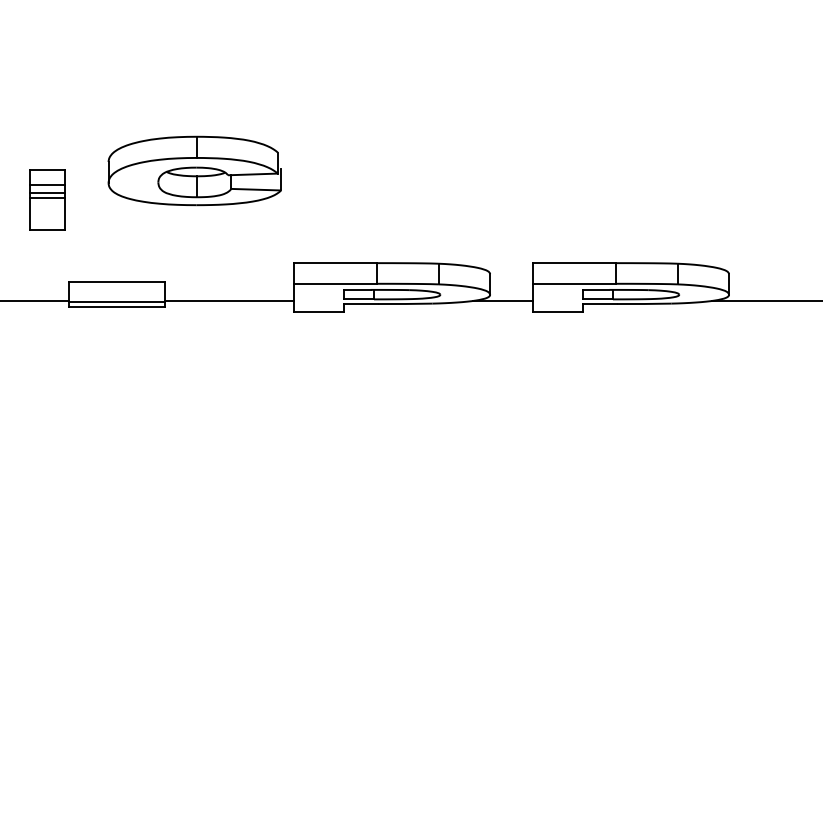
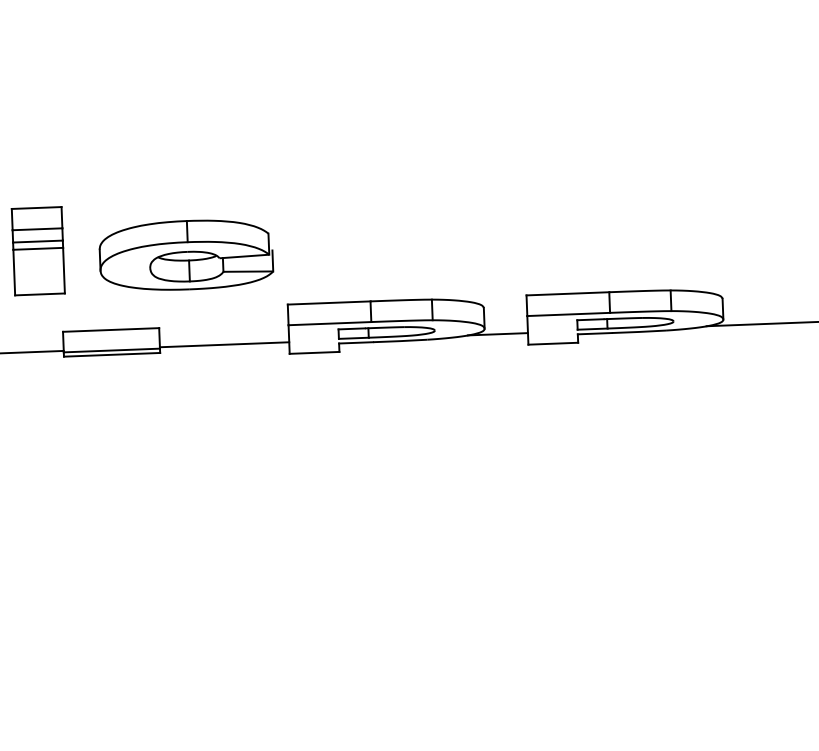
part: (194, 170) -> (185, 254), moved
part: (46, 199) -> (37, 250), size x1.43

